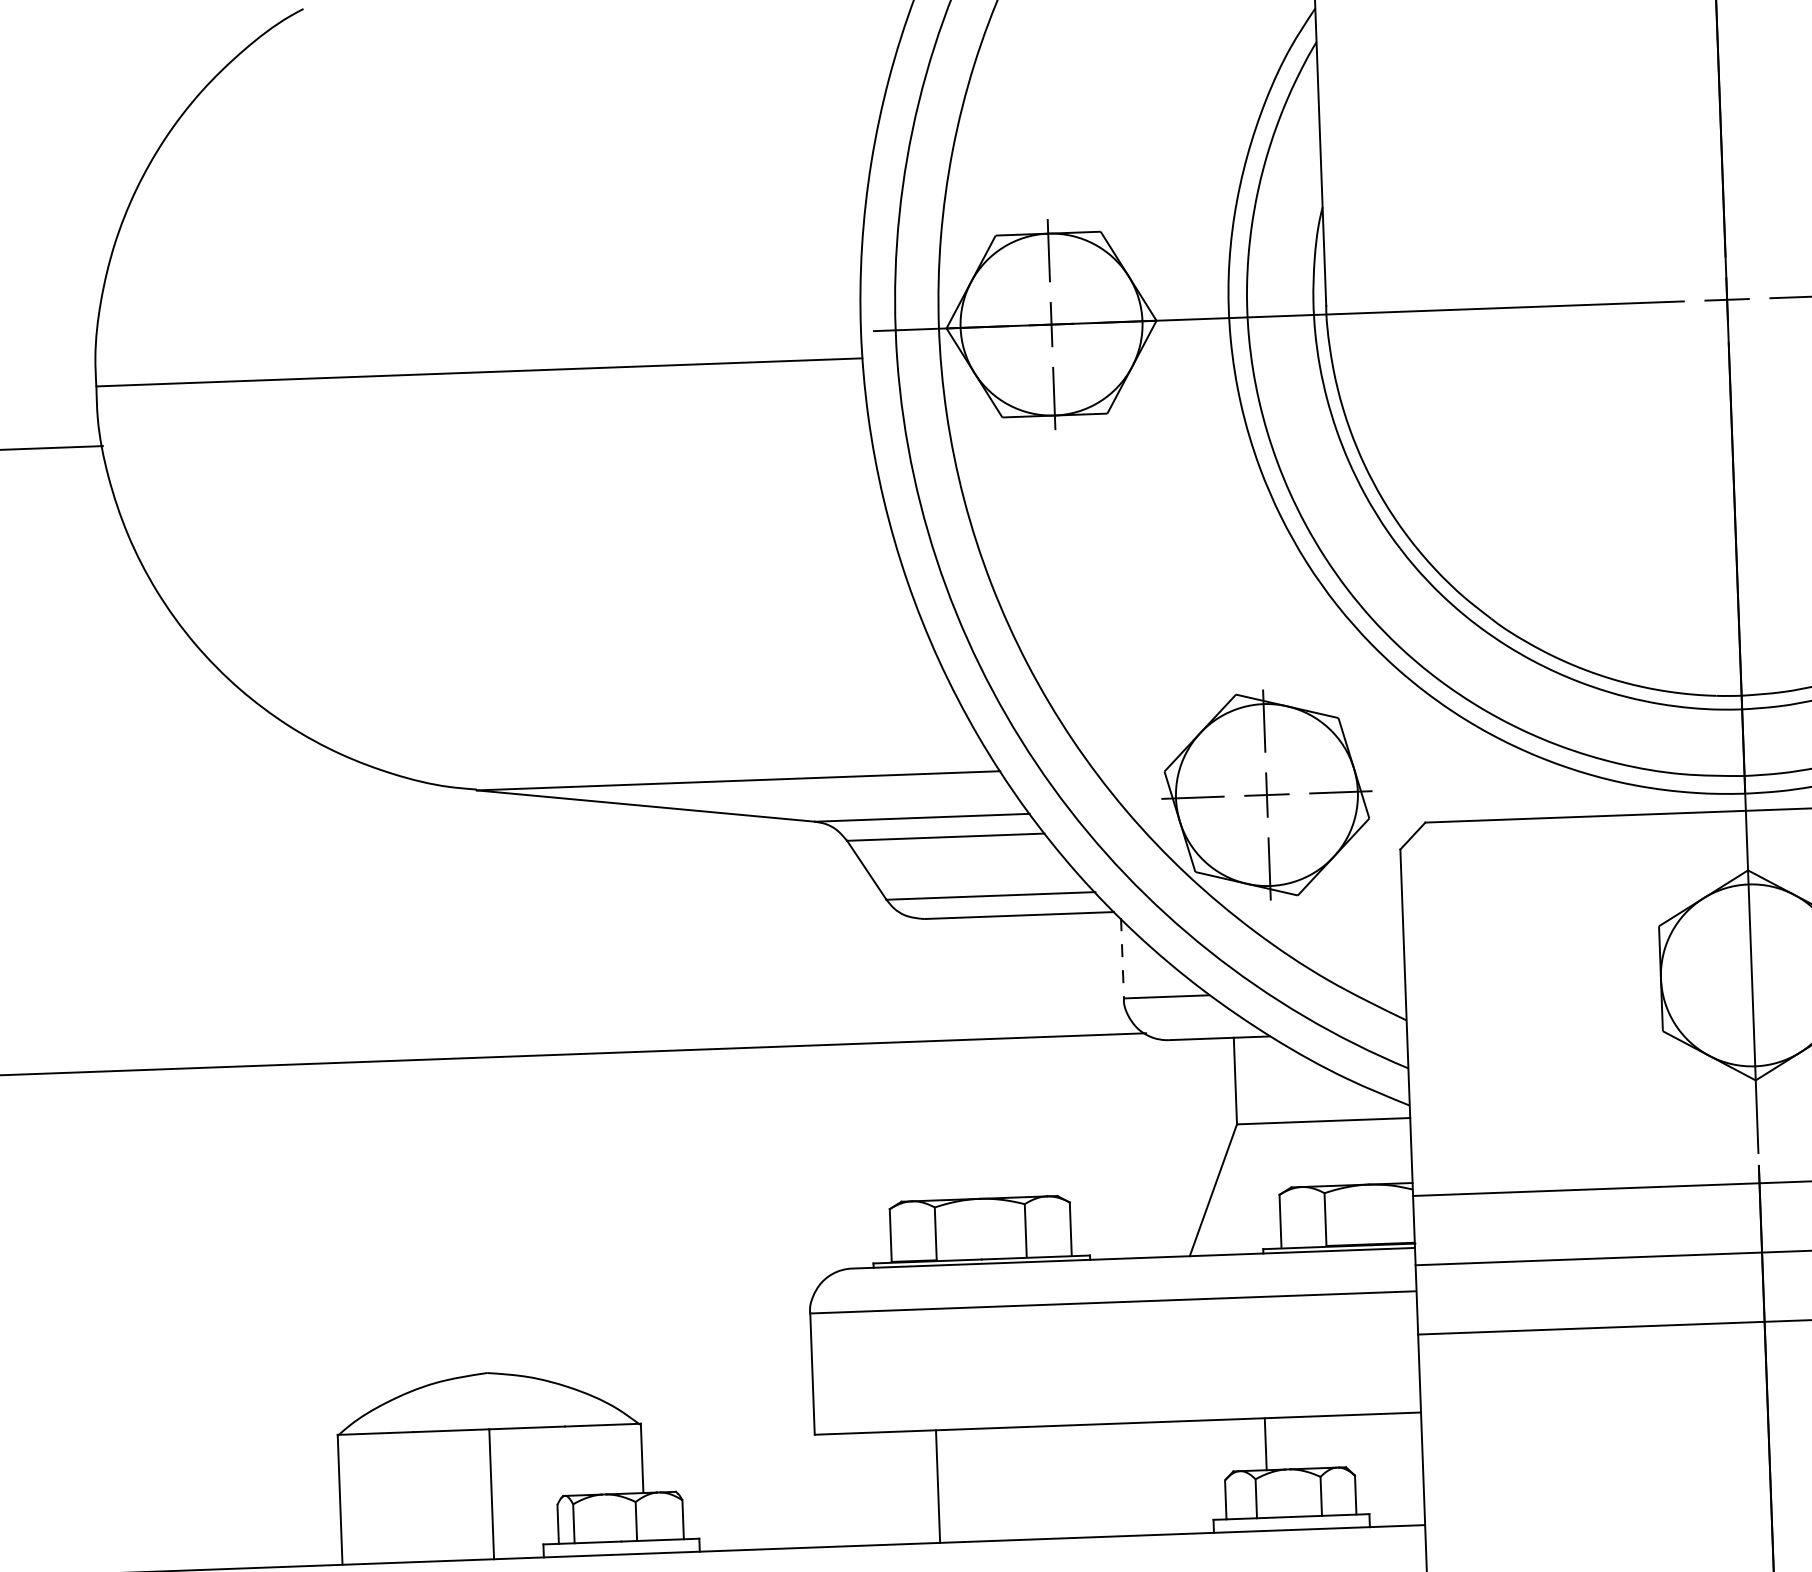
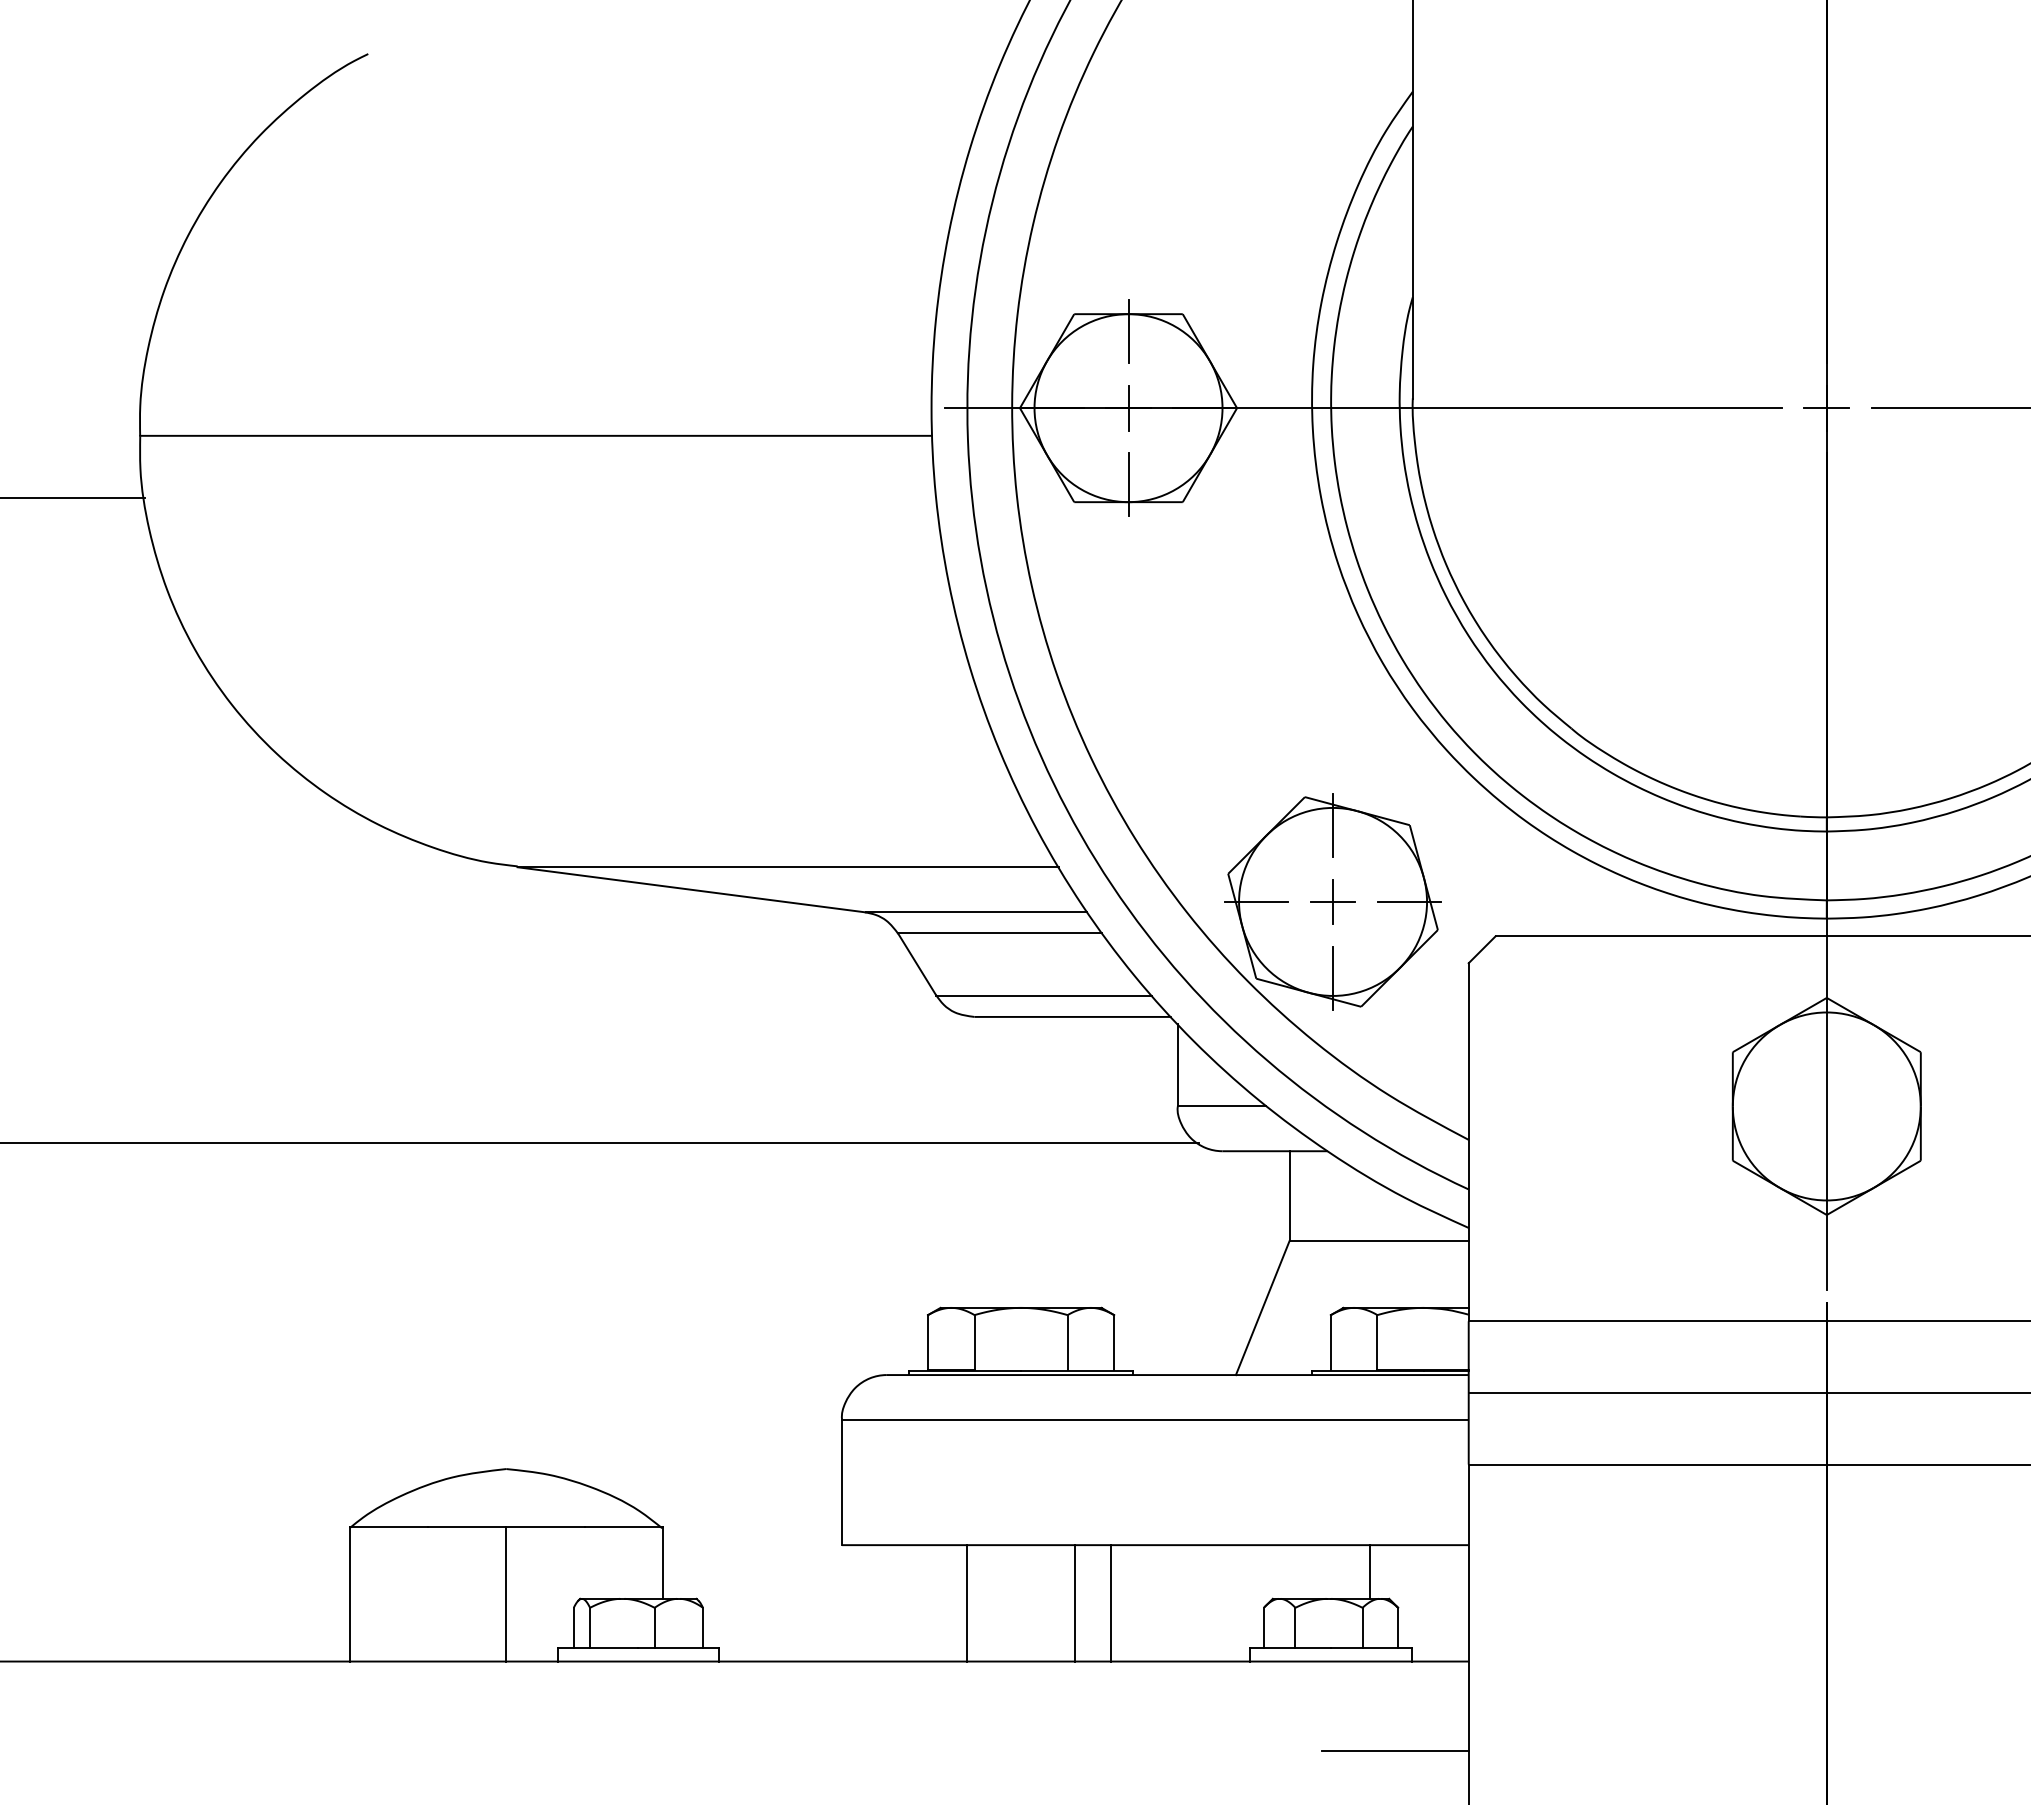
line: (1122, 958) -> (1177, 1065), dashed -> solid
line: (1265, 1443) -> (1370, 1571), moved
line: (1076, 1481) -> (1110, 1603), added
line: (1041, 1482) -> (1074, 1603), added

